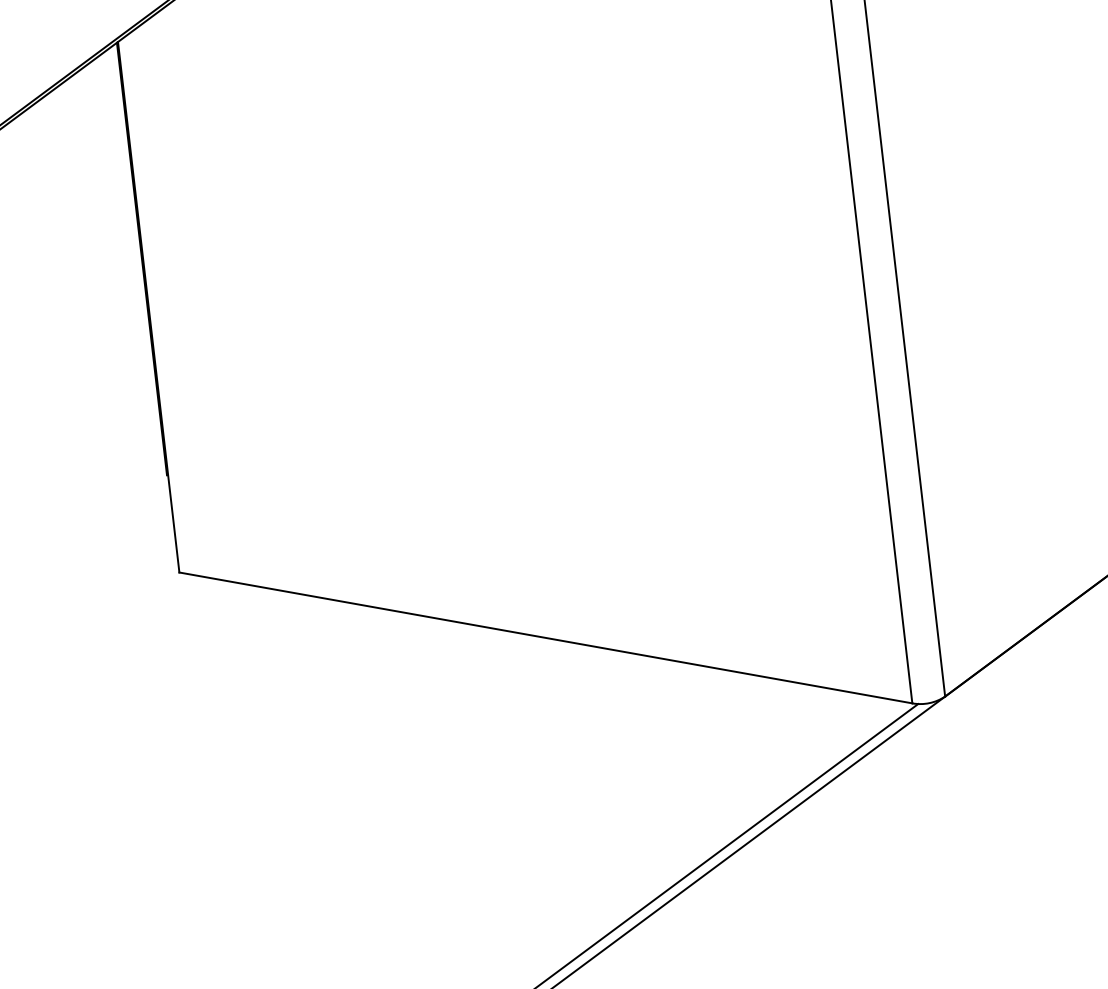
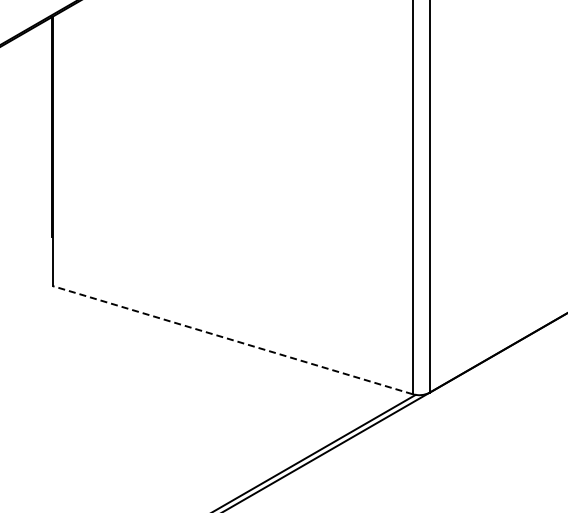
line: (545, 638) -> (232, 340), solid -> dashed

